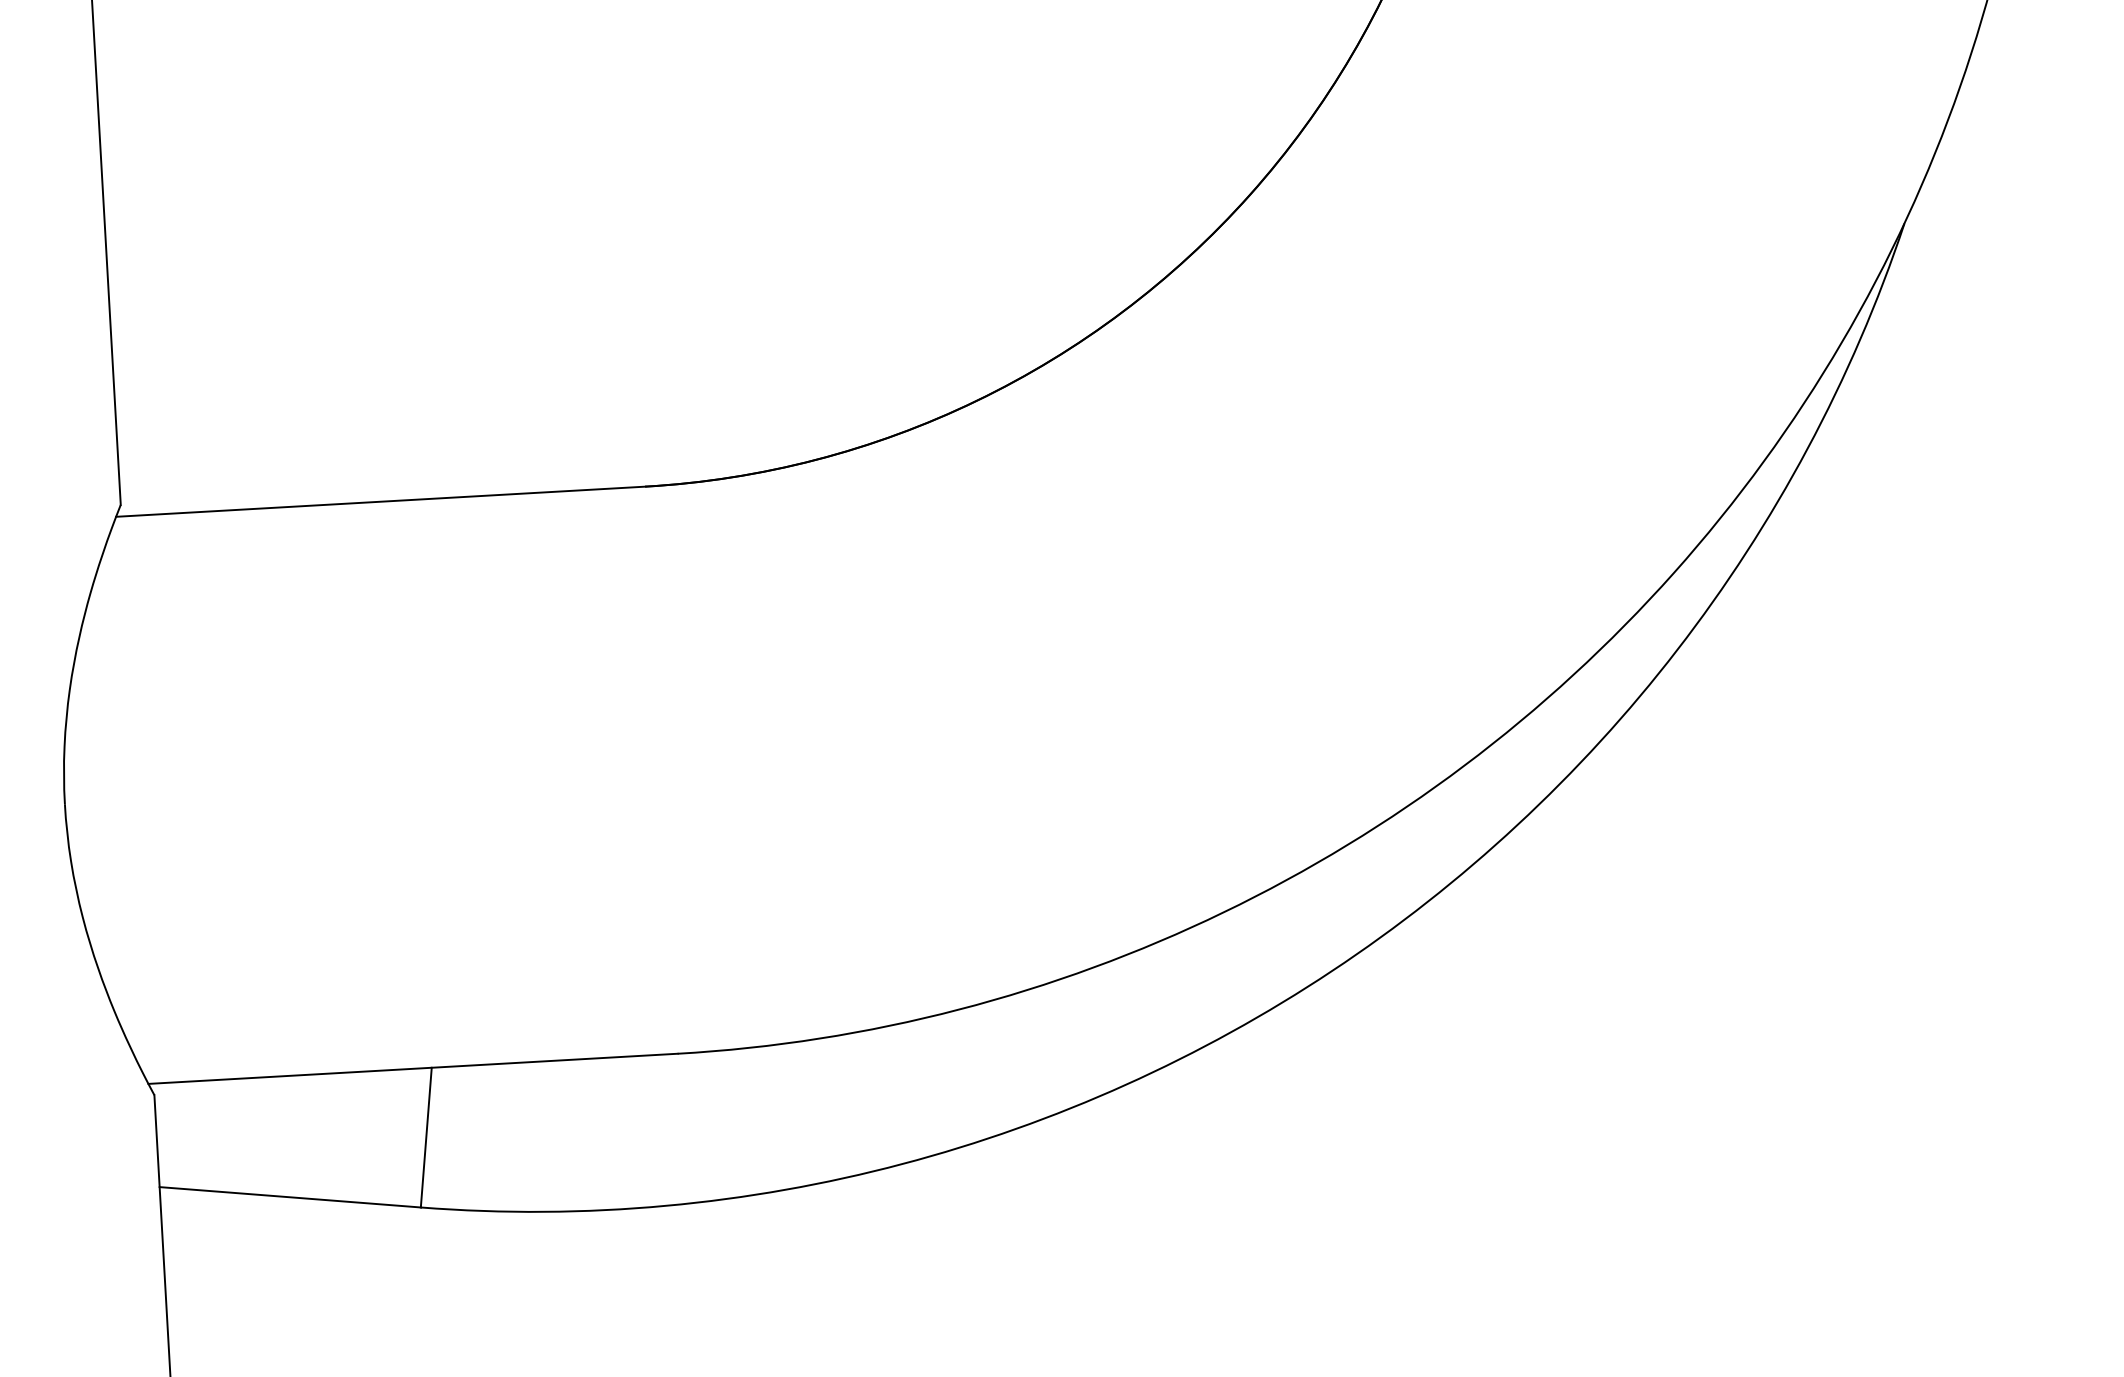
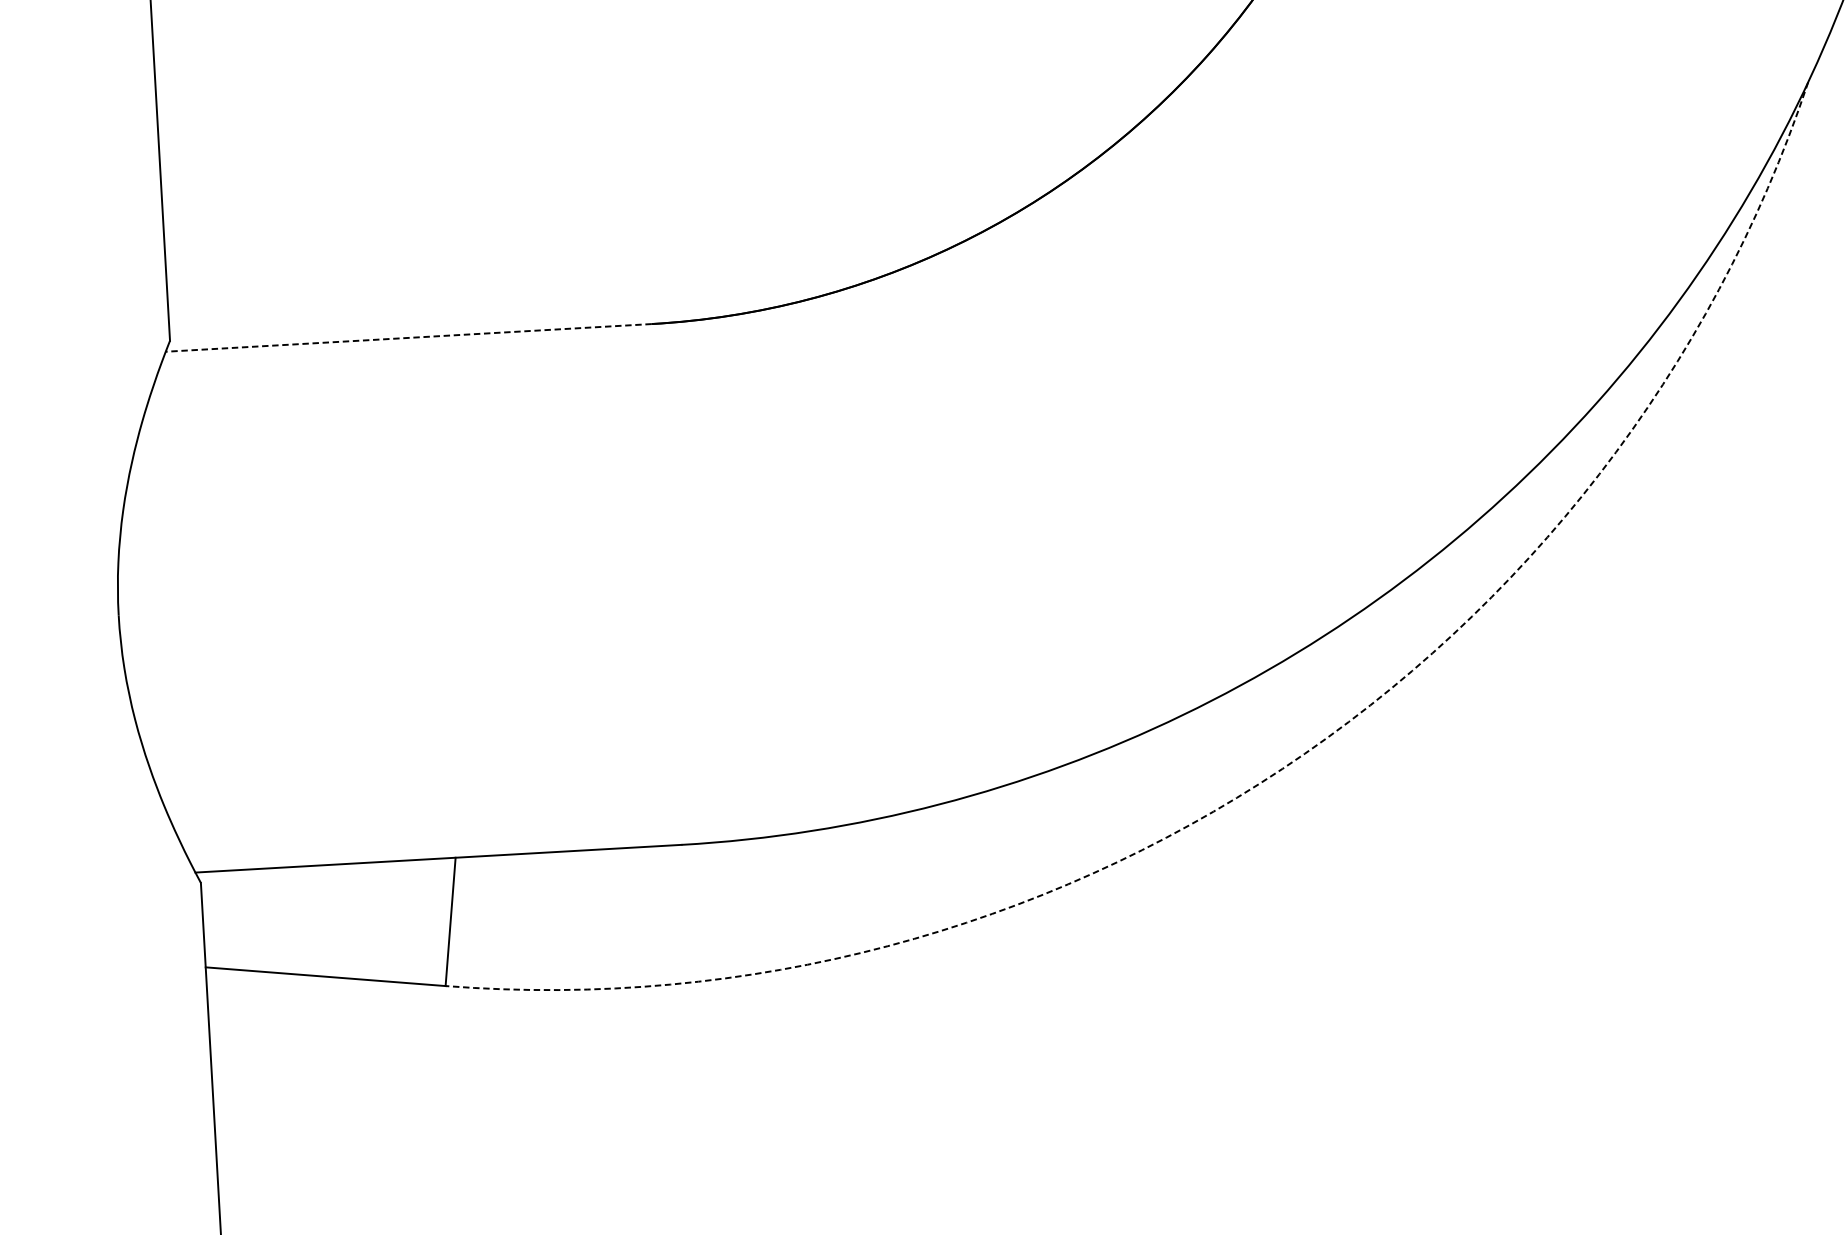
line: (380, 501) -> (408, 337), solid -> dashed
arc: (1332, 971) -> (1282, 769), solid -> dashed

